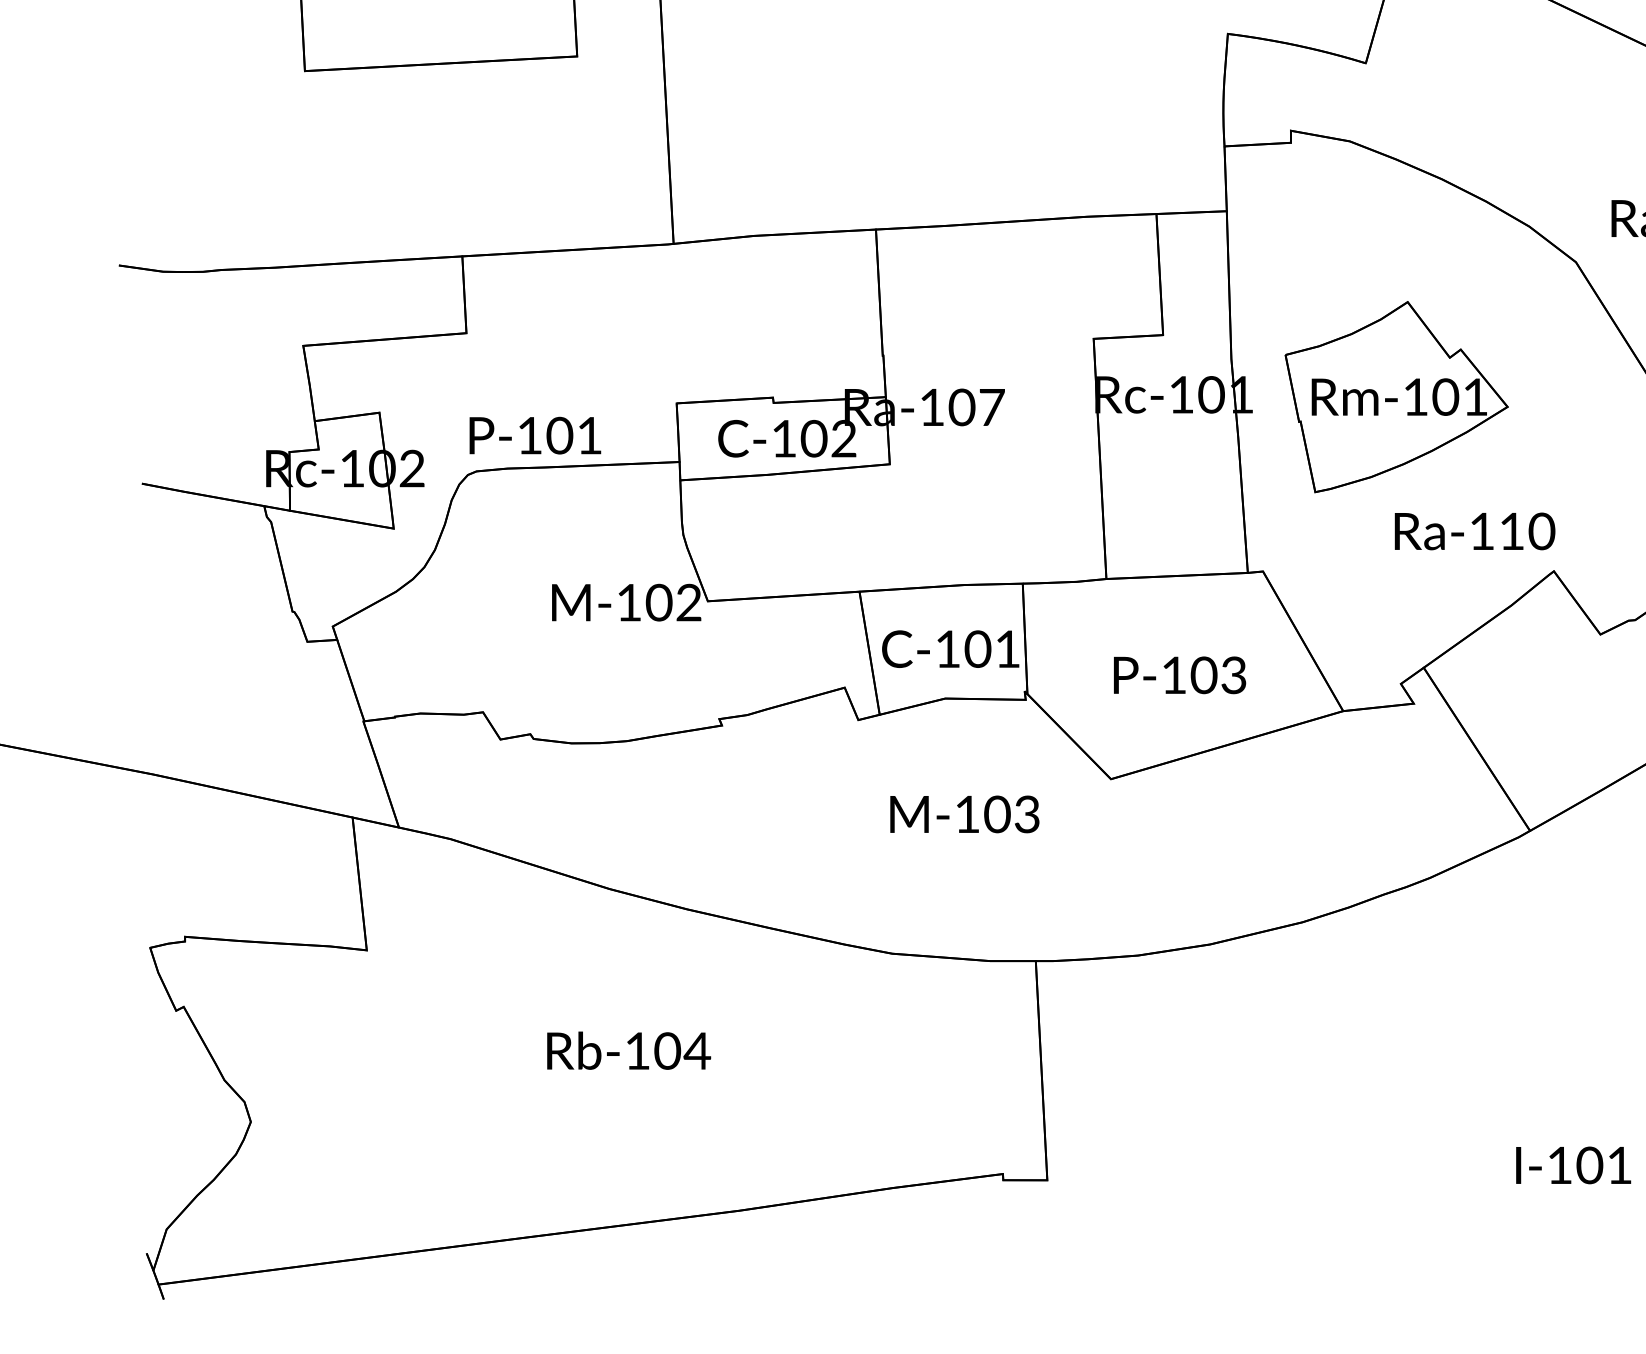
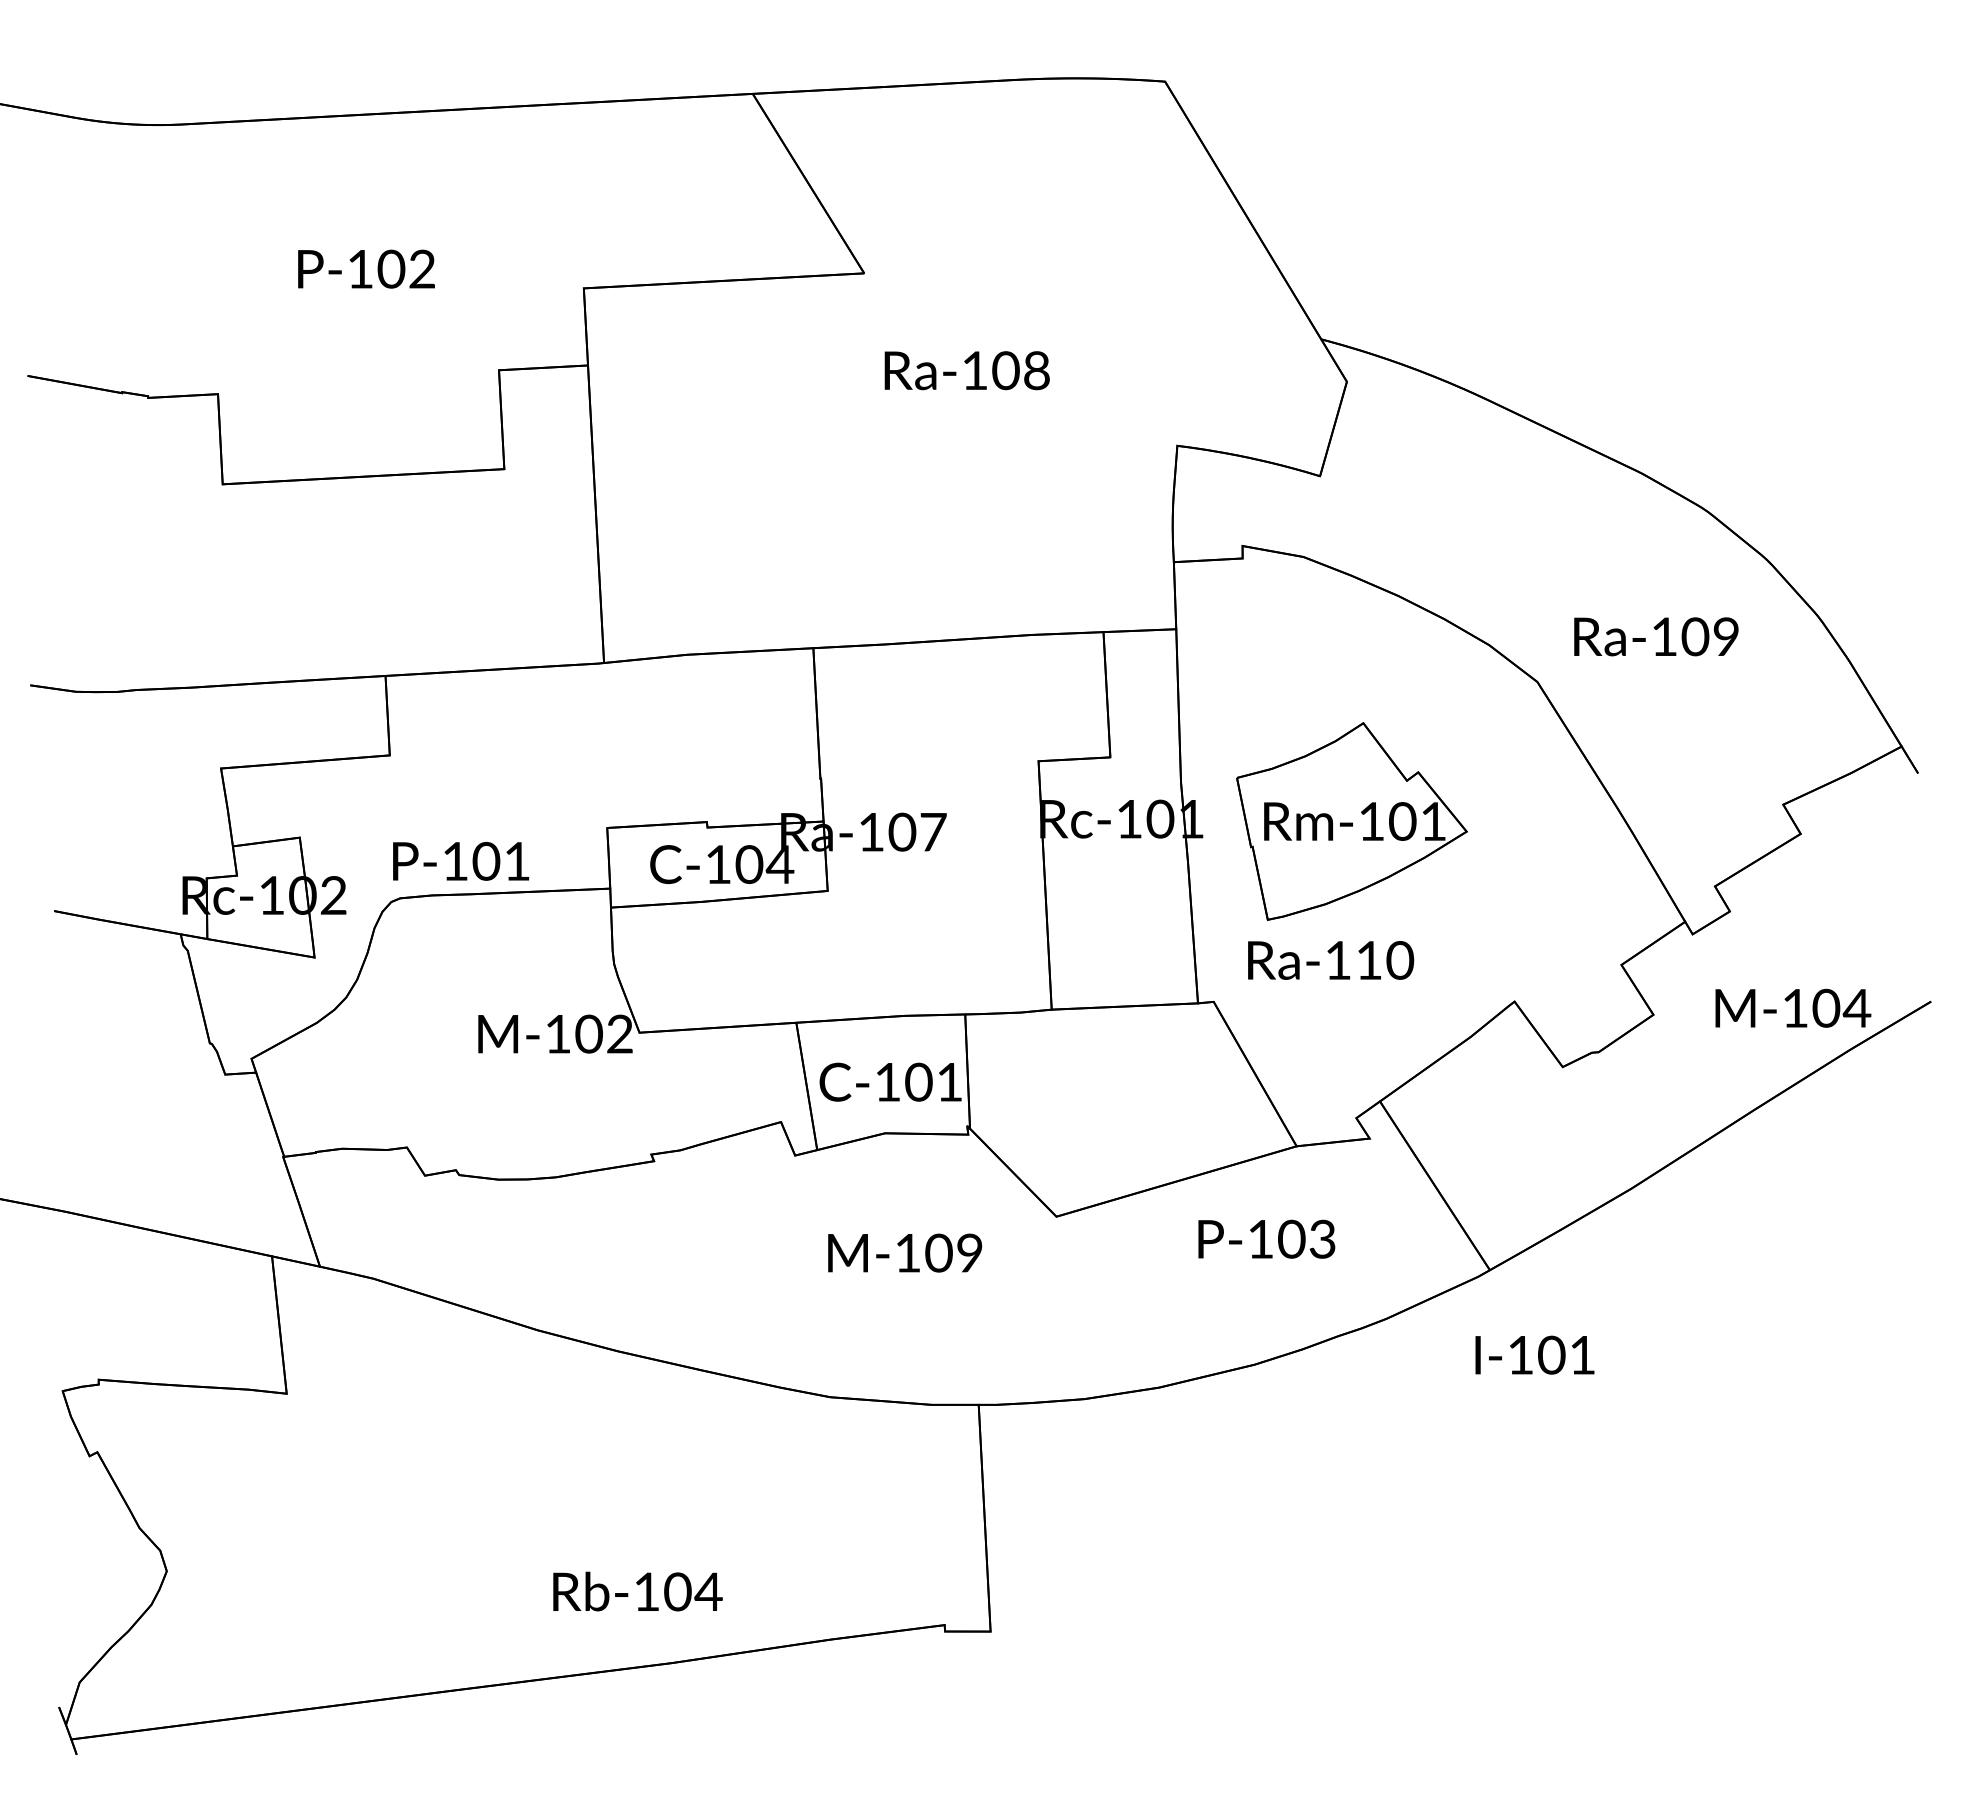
text: (843, 438) -> (779, 864), C-102 -> C-104
text: (1475, 531) -> (1331, 960), moved
text: (1179, 674) -> (1266, 1238), moved
text: (1026, 814) -> (969, 1253), M-103 -> M-109
text: (628, 1050) -> (637, 1591), moved
text: (1573, 1164) -> (1534, 1354), moved

